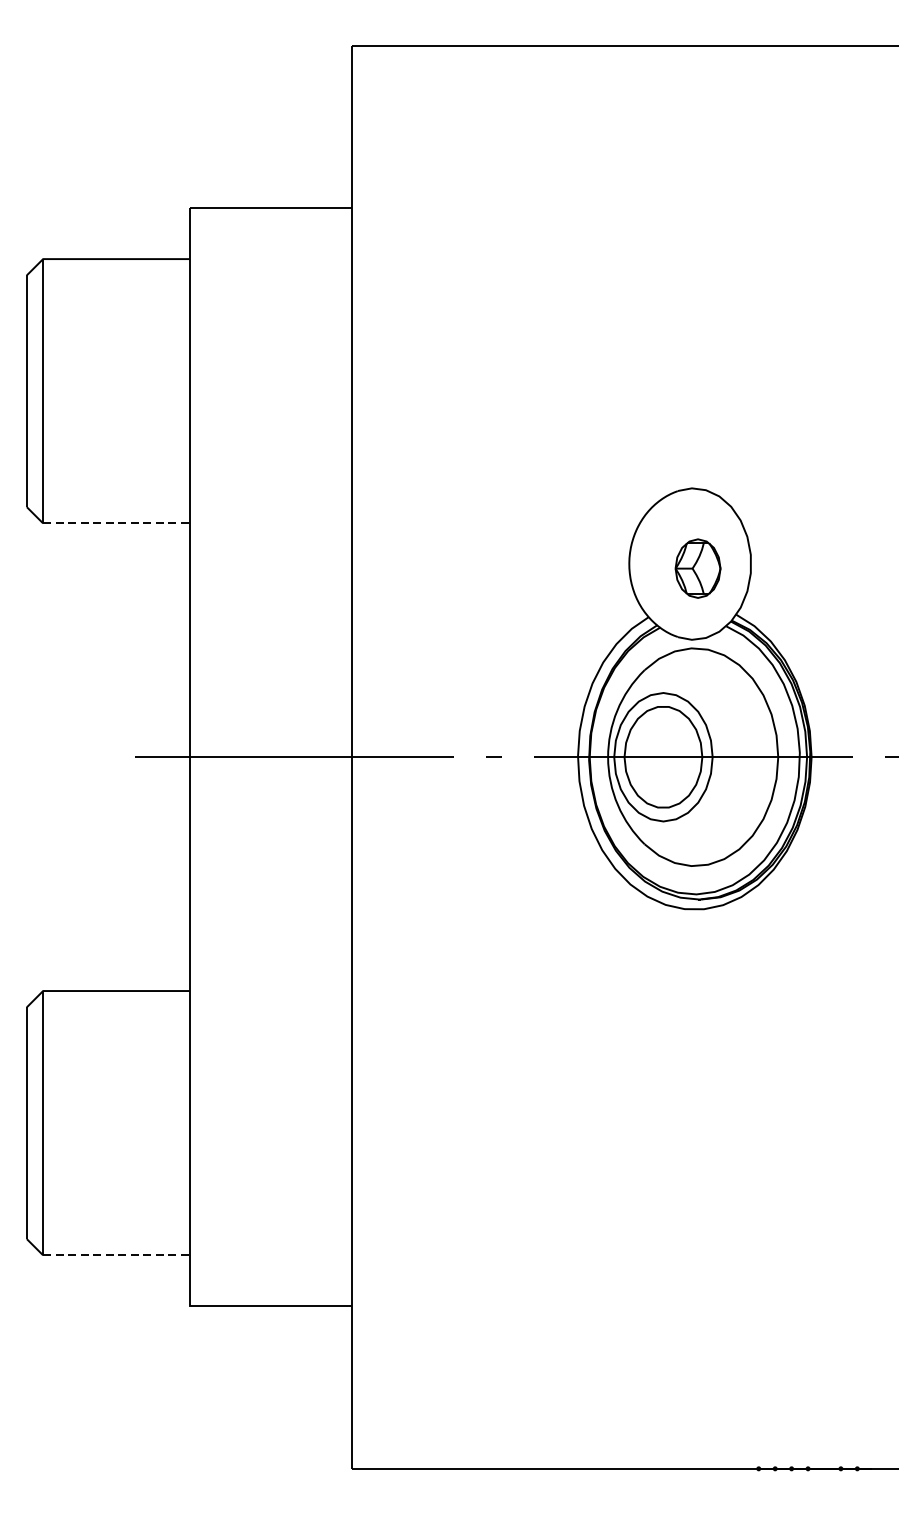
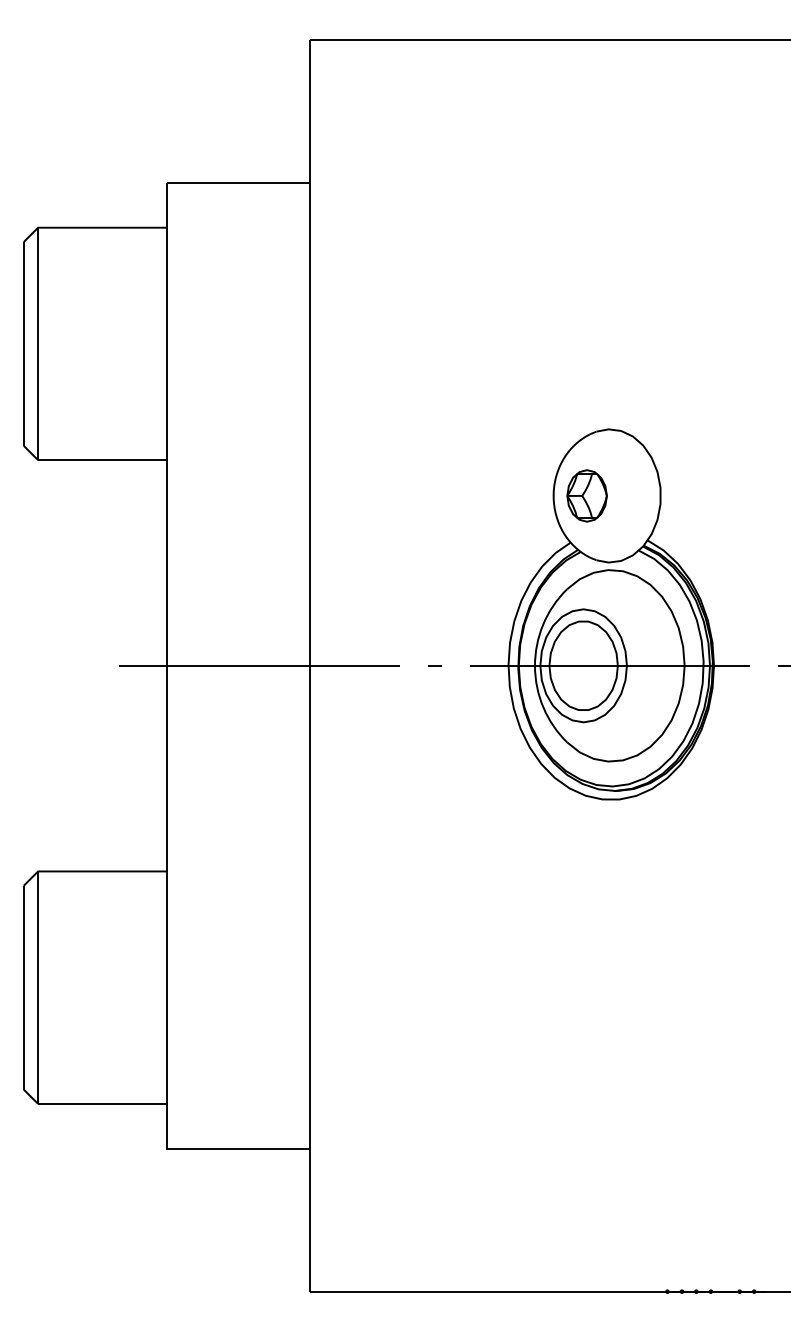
line: (116, 523) -> (102, 460), dashed -> solid
part: (697, 568) -> (586, 495), moved
line: (116, 1254) -> (102, 1103), dashed -> solid

